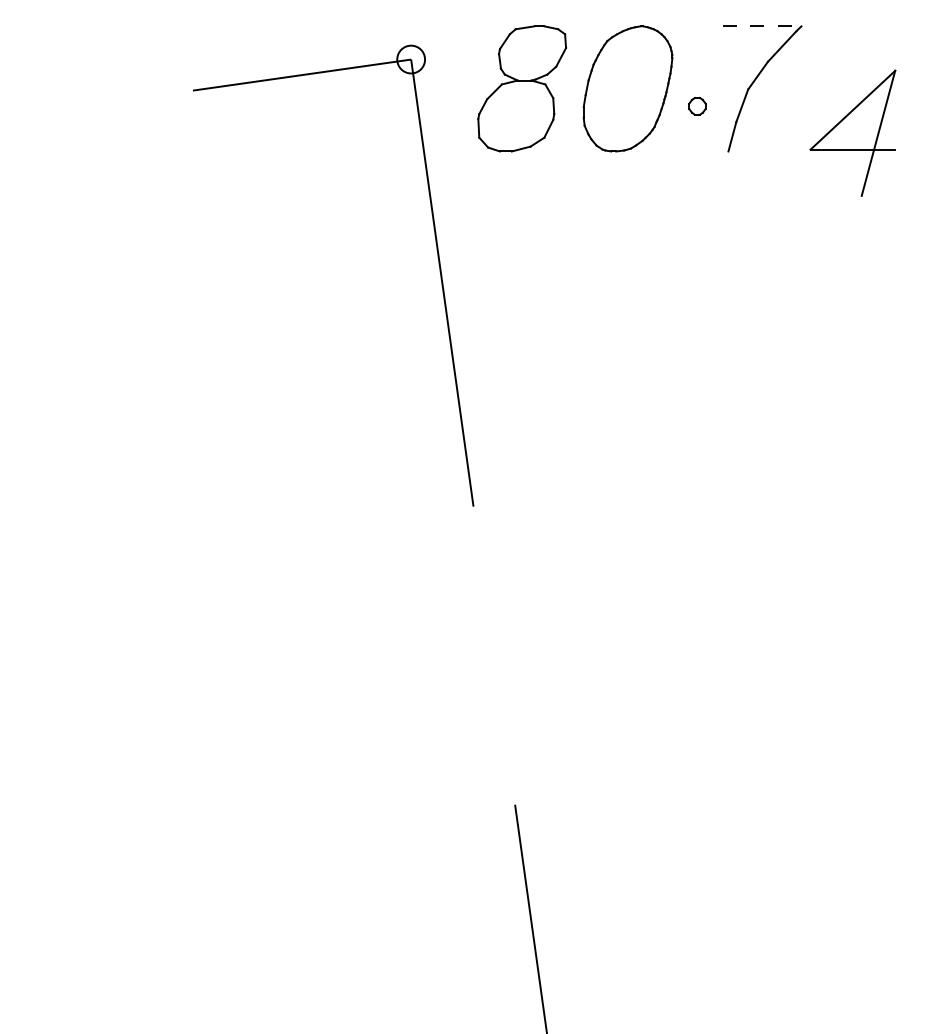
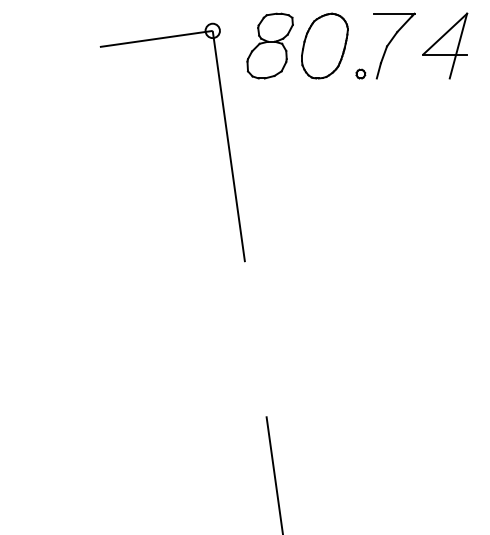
line: (762, 25) -> (394, 13), dashed -> solid
part: (696, 105) -> (360, 73), moved
part: (853, 132) -> (445, 45), moved

